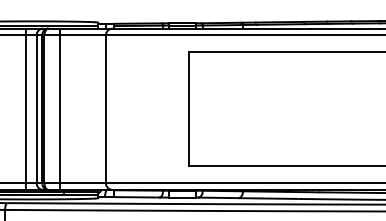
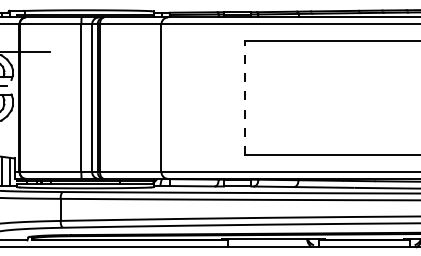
line: (59, 108) -> (115, 97), removed
line: (188, 109) -> (244, 98), solid -> dashed

